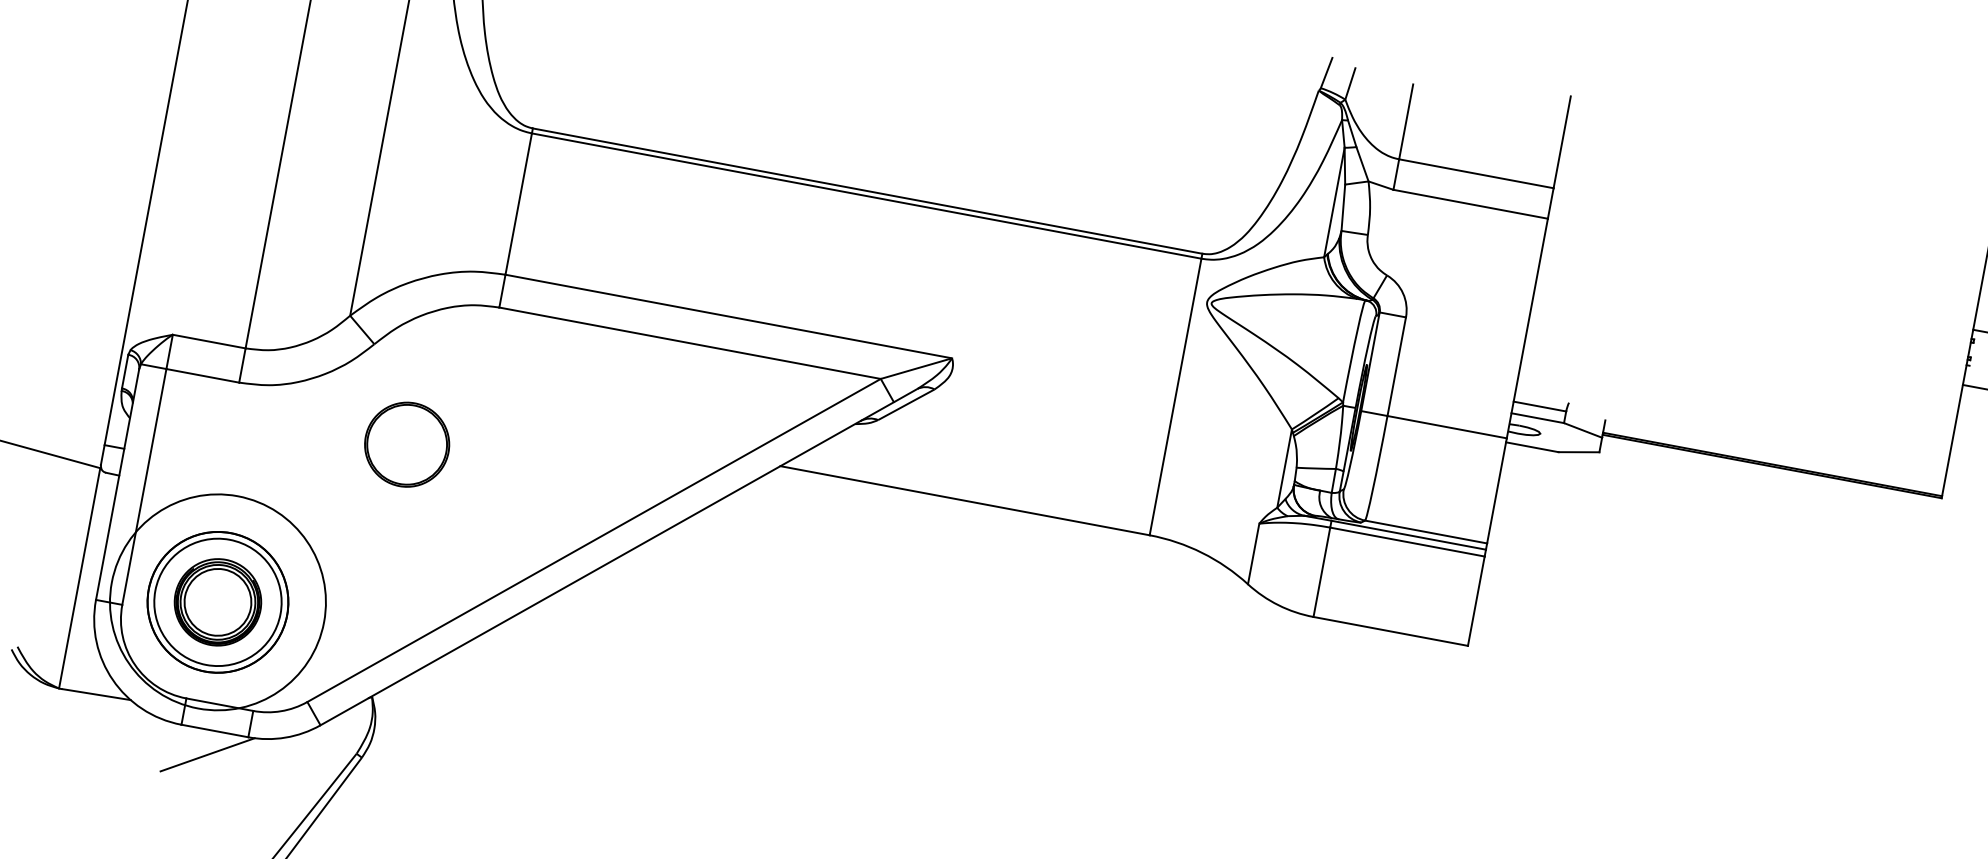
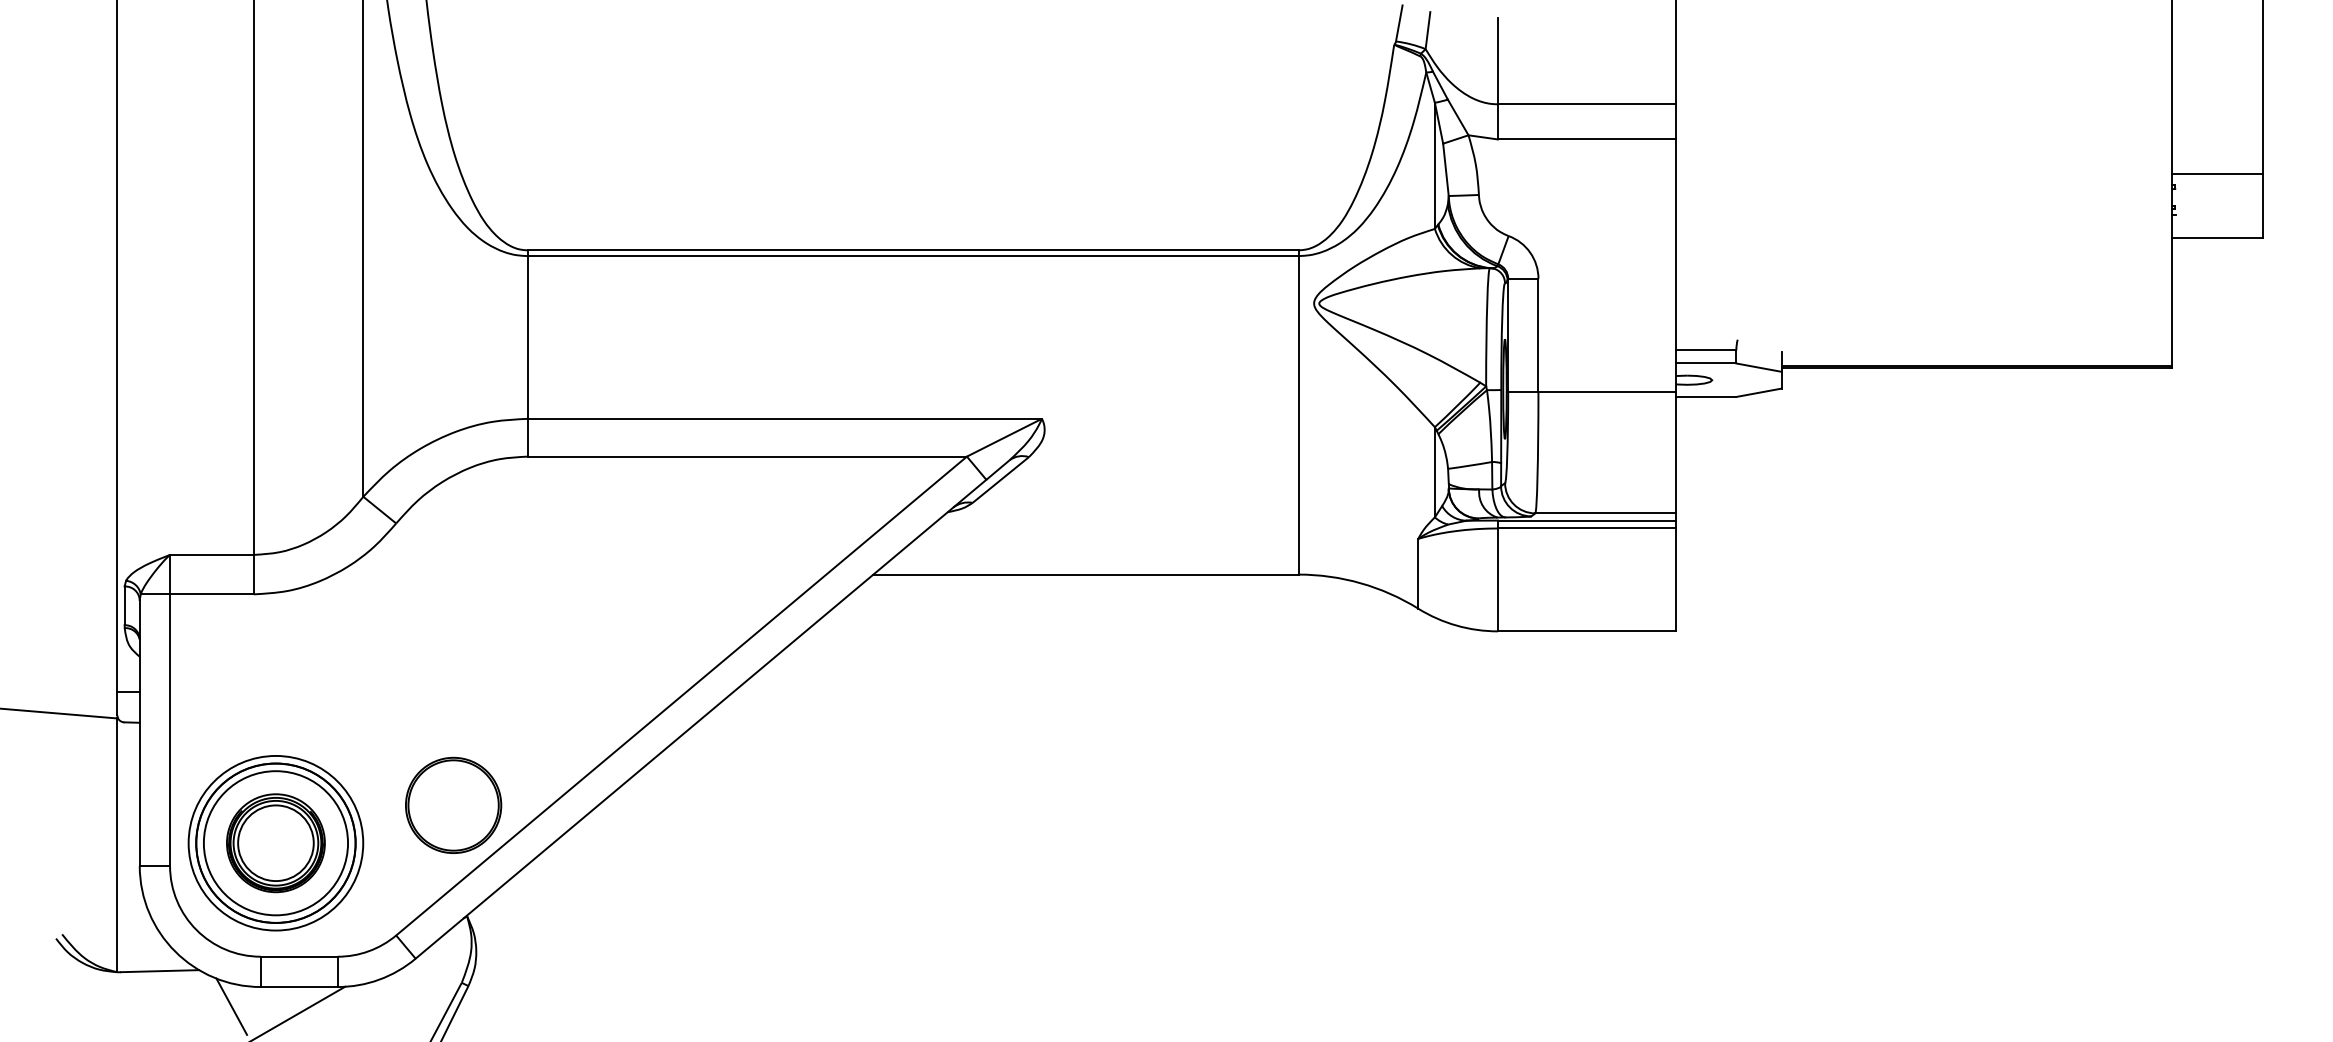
part: (407, 443) -> (453, 804), moved
circle: (217, 601) -> (275, 842), size x0.71
line: (152, 736) -> (231, 1006), added

